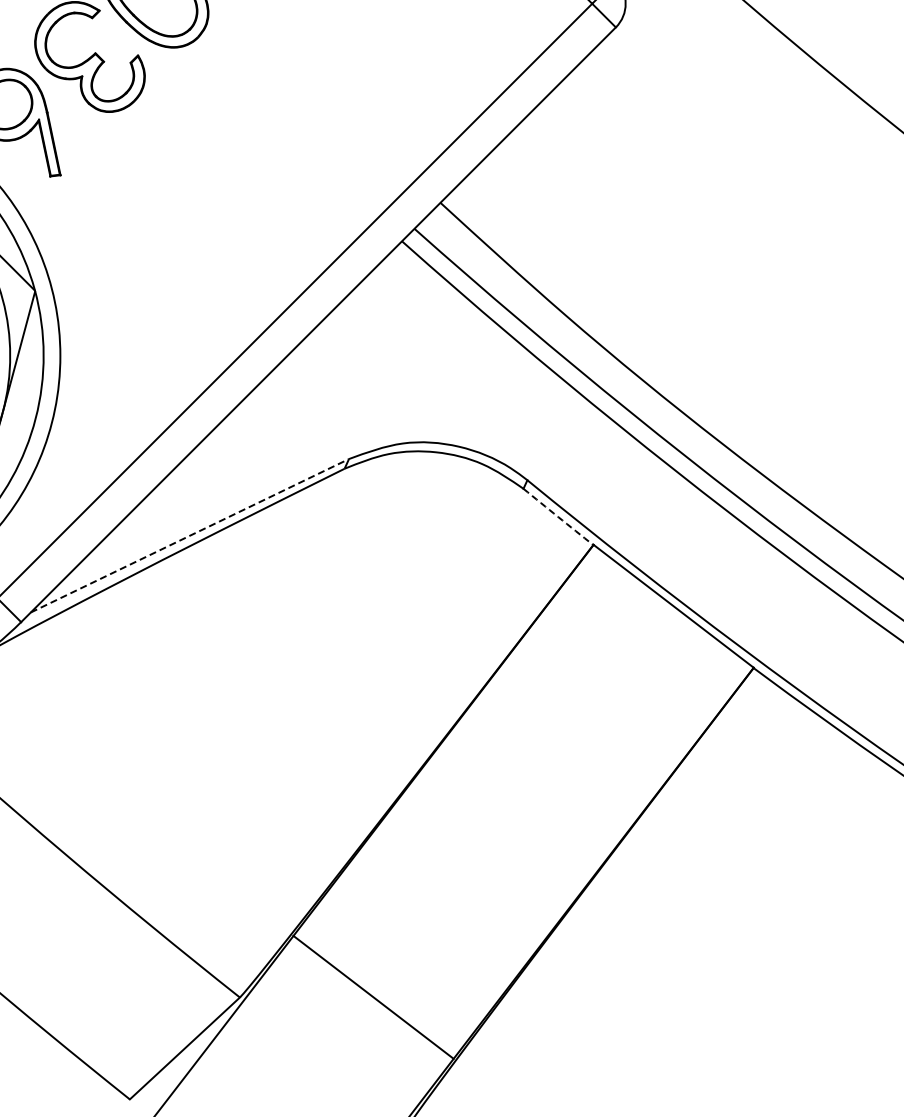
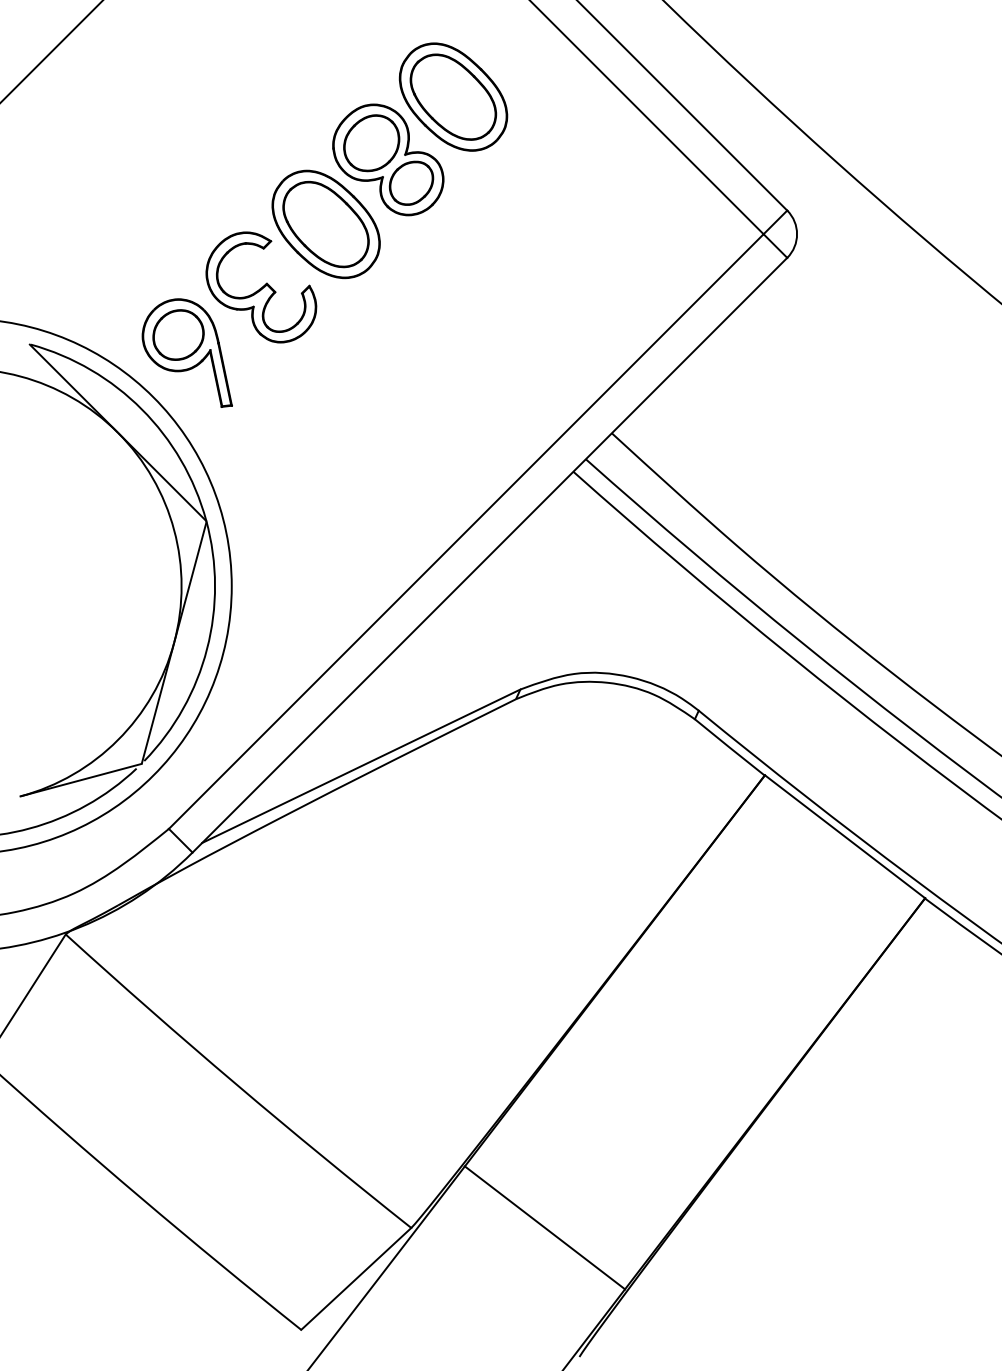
arc: (558, 517) -> (729, 747), dashed -> solid
line: (190, 536) -> (361, 766), dashed -> solid

